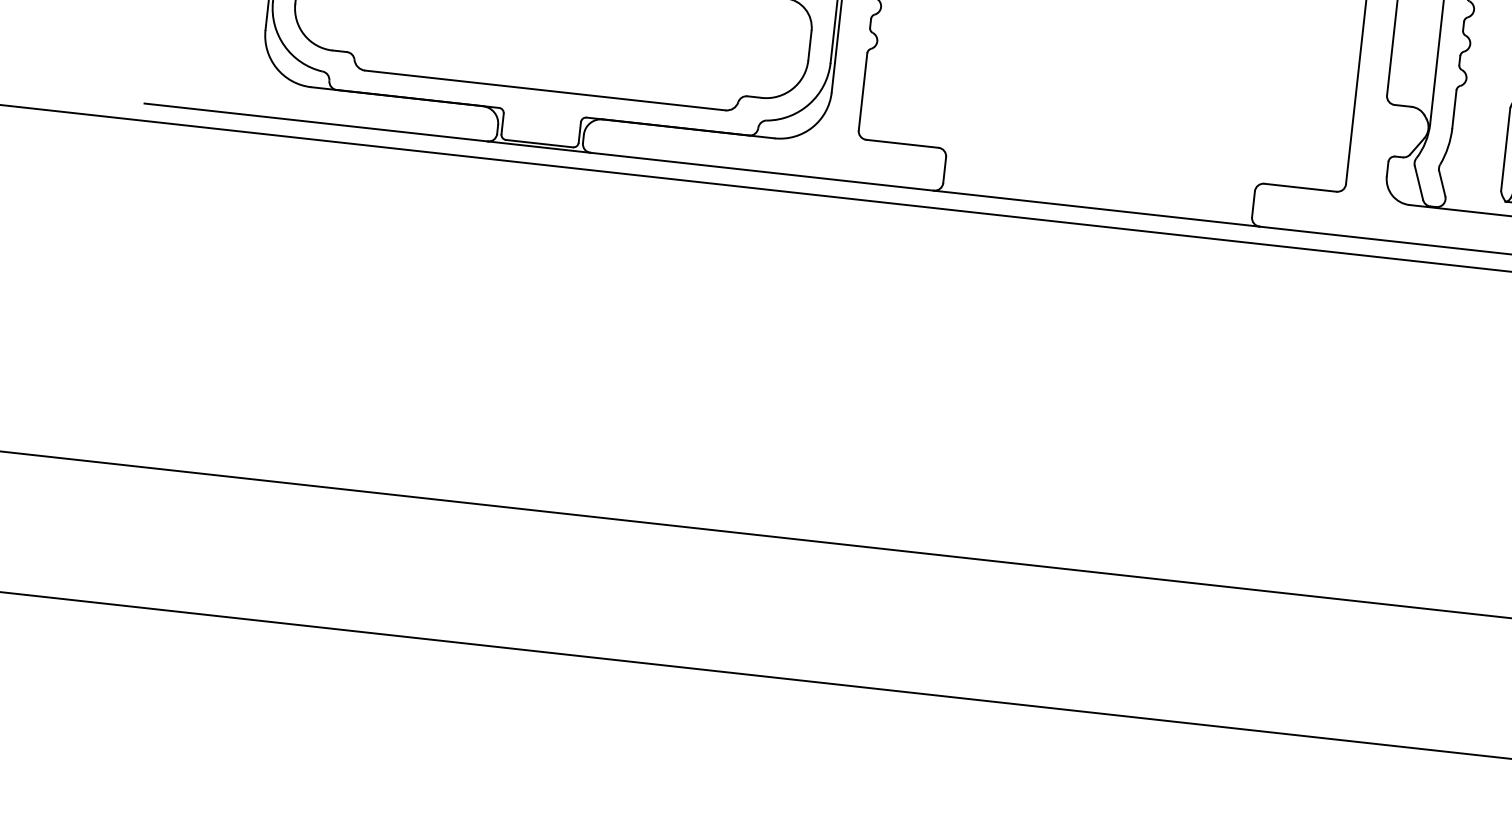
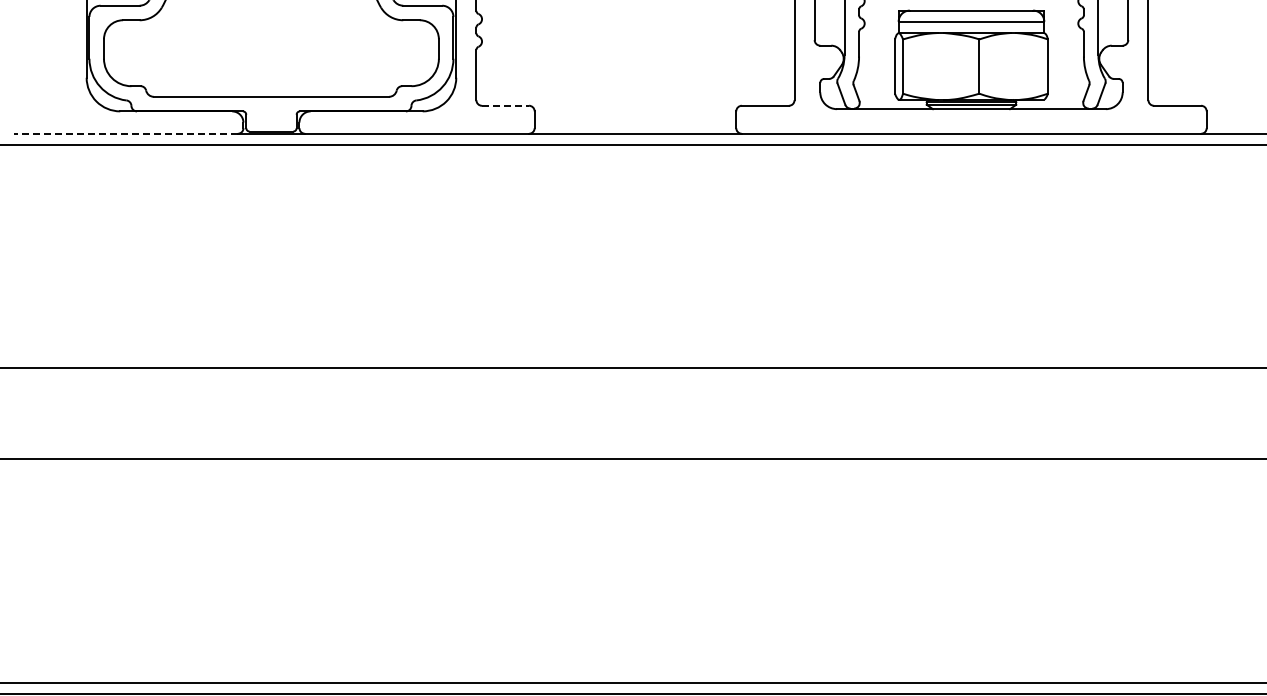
line: (315, 121) -> (125, 133), solid -> dashed
line: (902, 143) -> (505, 105), solid -> dashed

